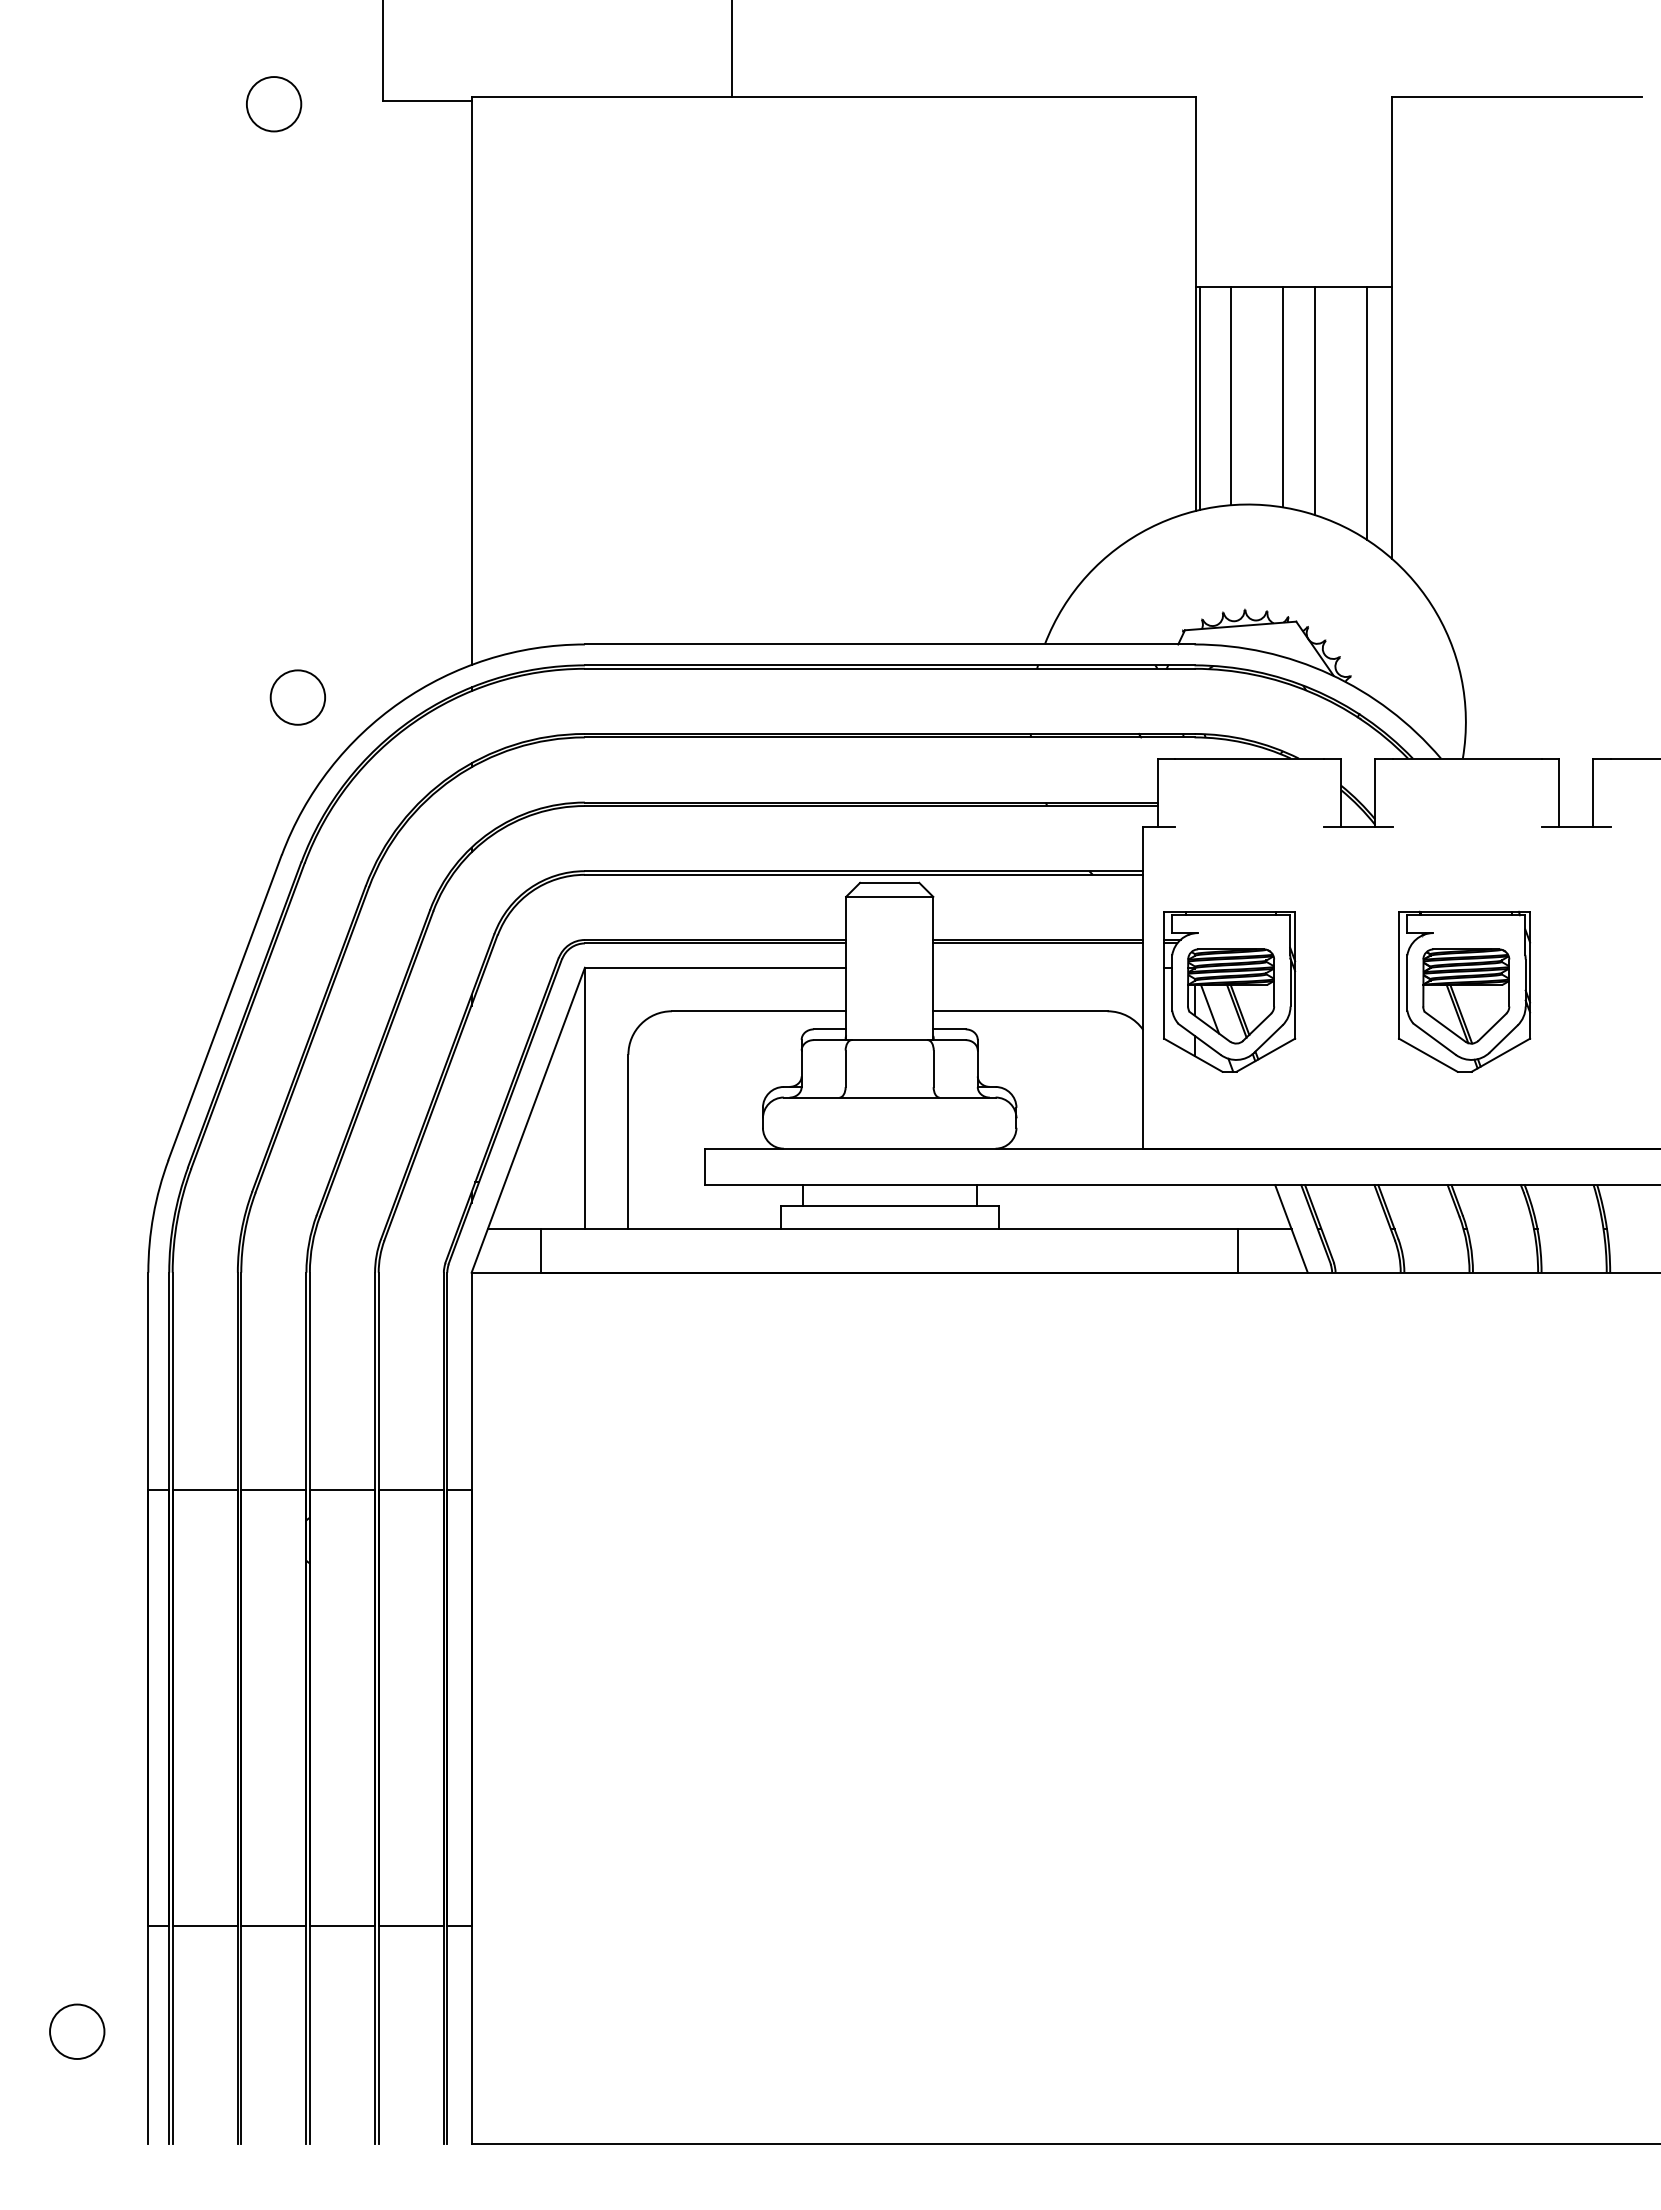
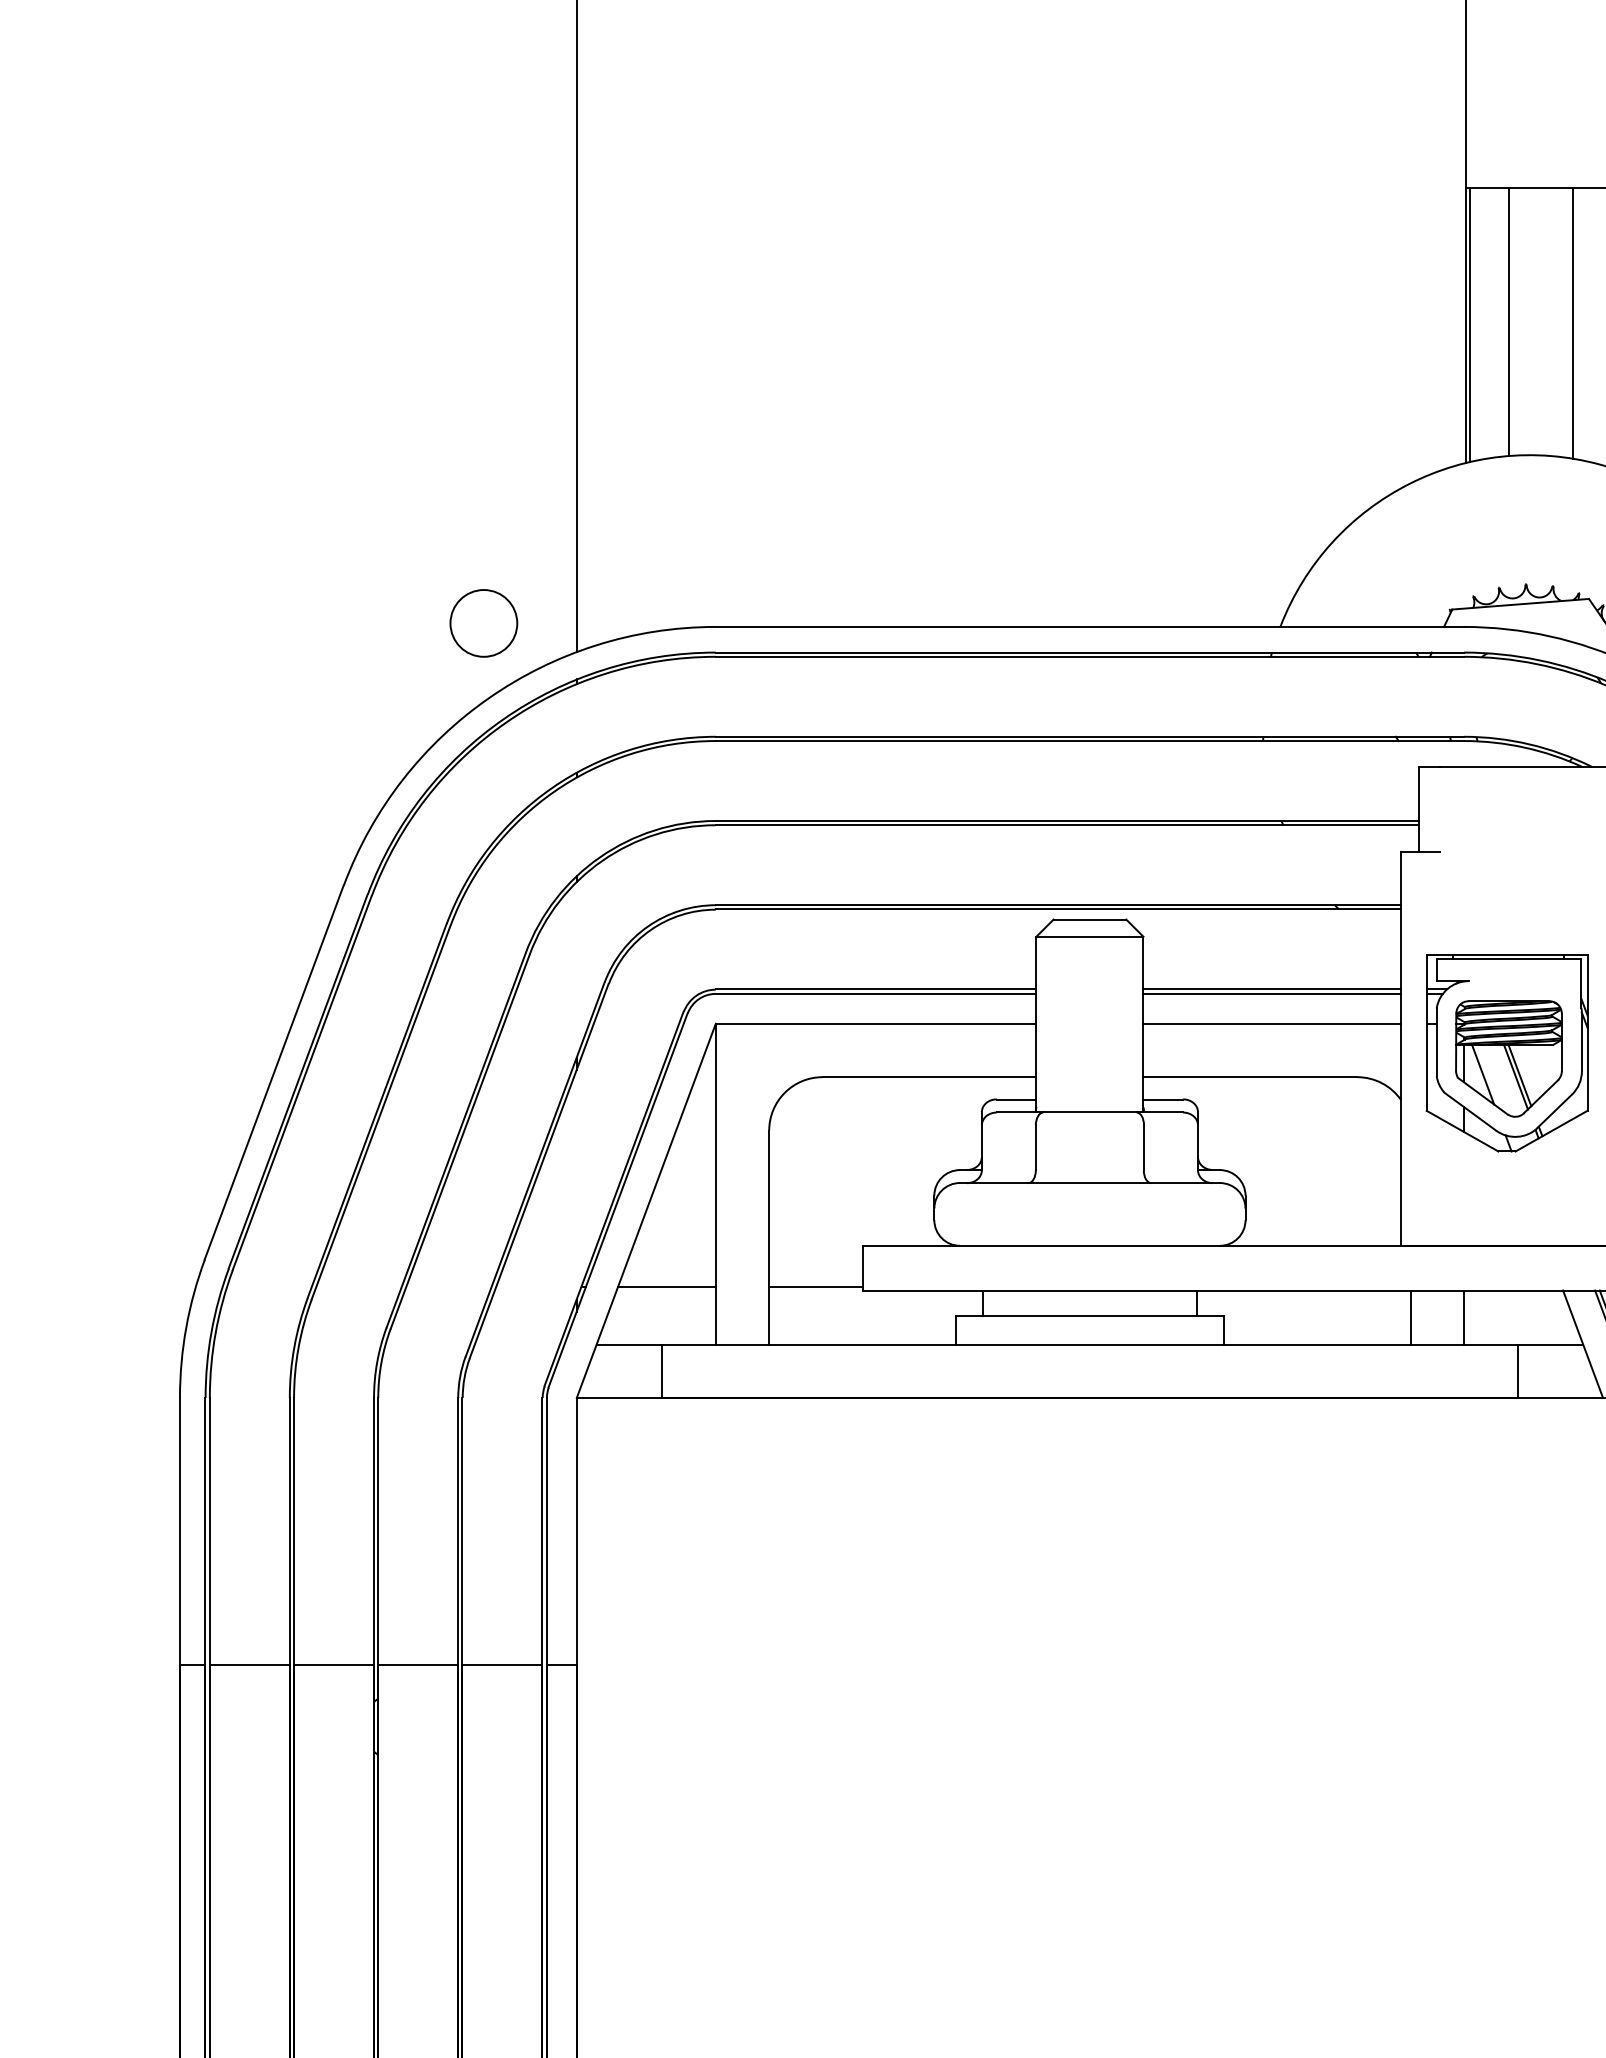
circle: (297, 697) -> (483, 623), moved
line: (1038, 967) -> (1272, 1023), added
line: (544, 1182) -> (666, 1287), added
line: (666, 1182) -> (815, 1287), added
line: (1151, 1207) -> (1411, 1318), added
line: (1194, 1207) -> (1464, 1318), added

